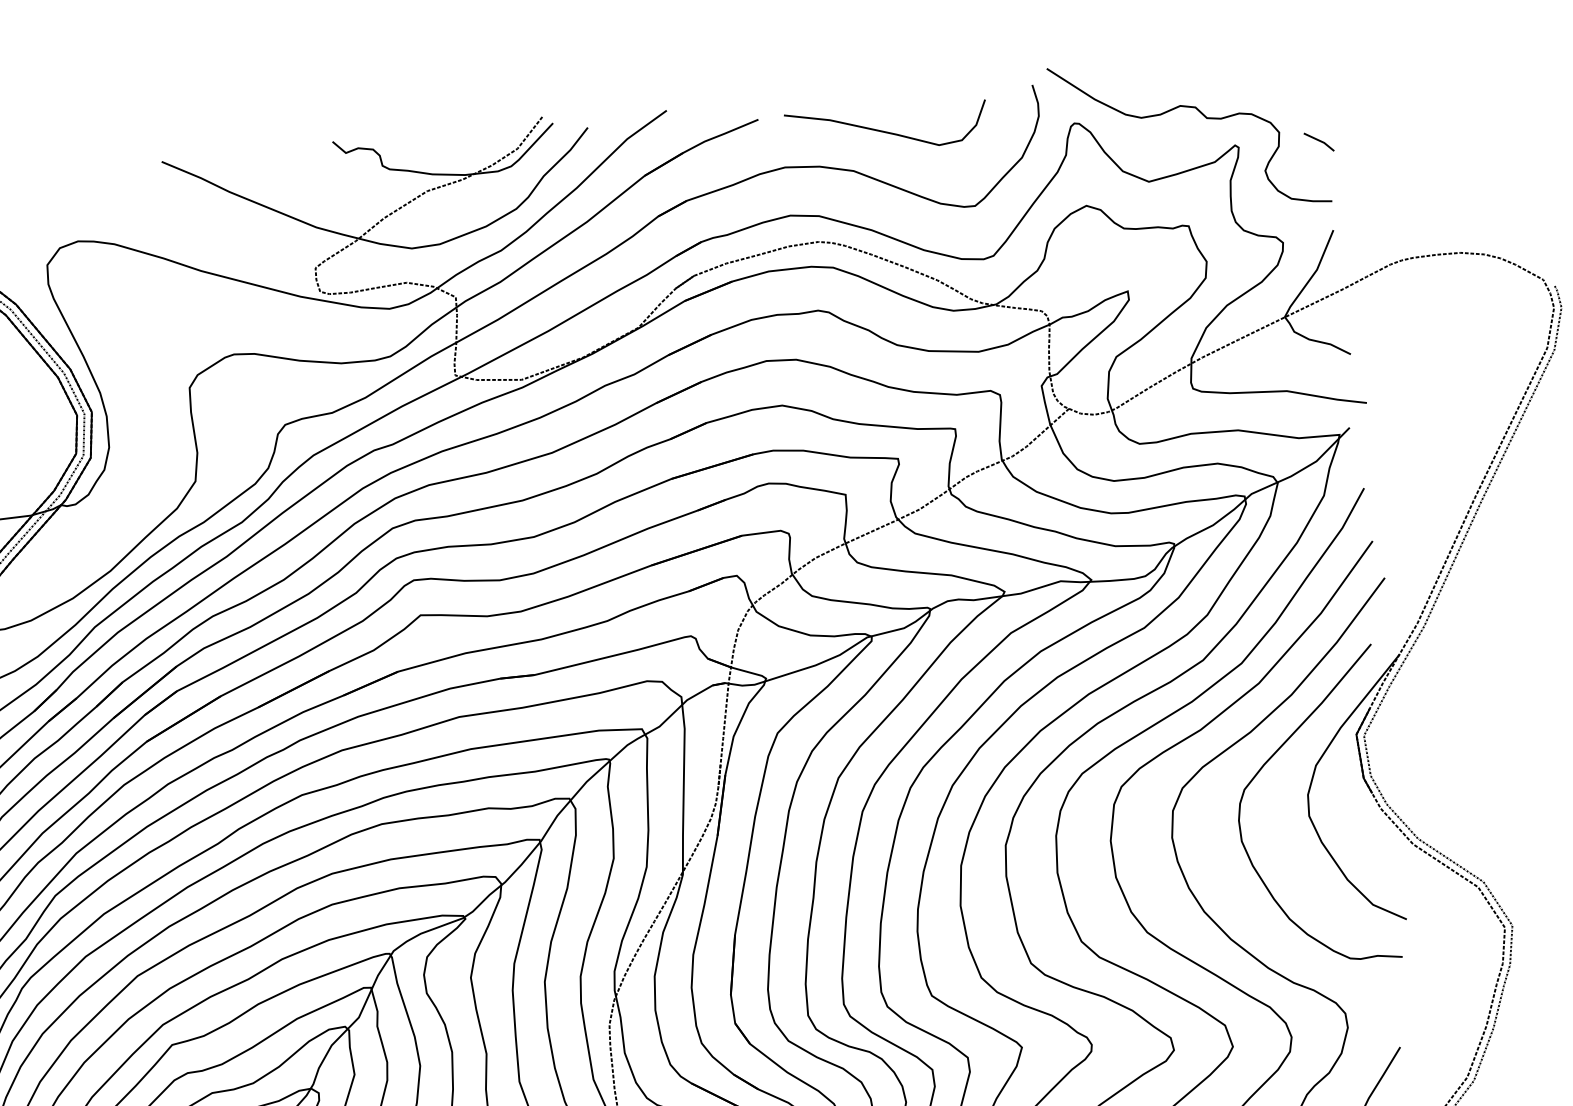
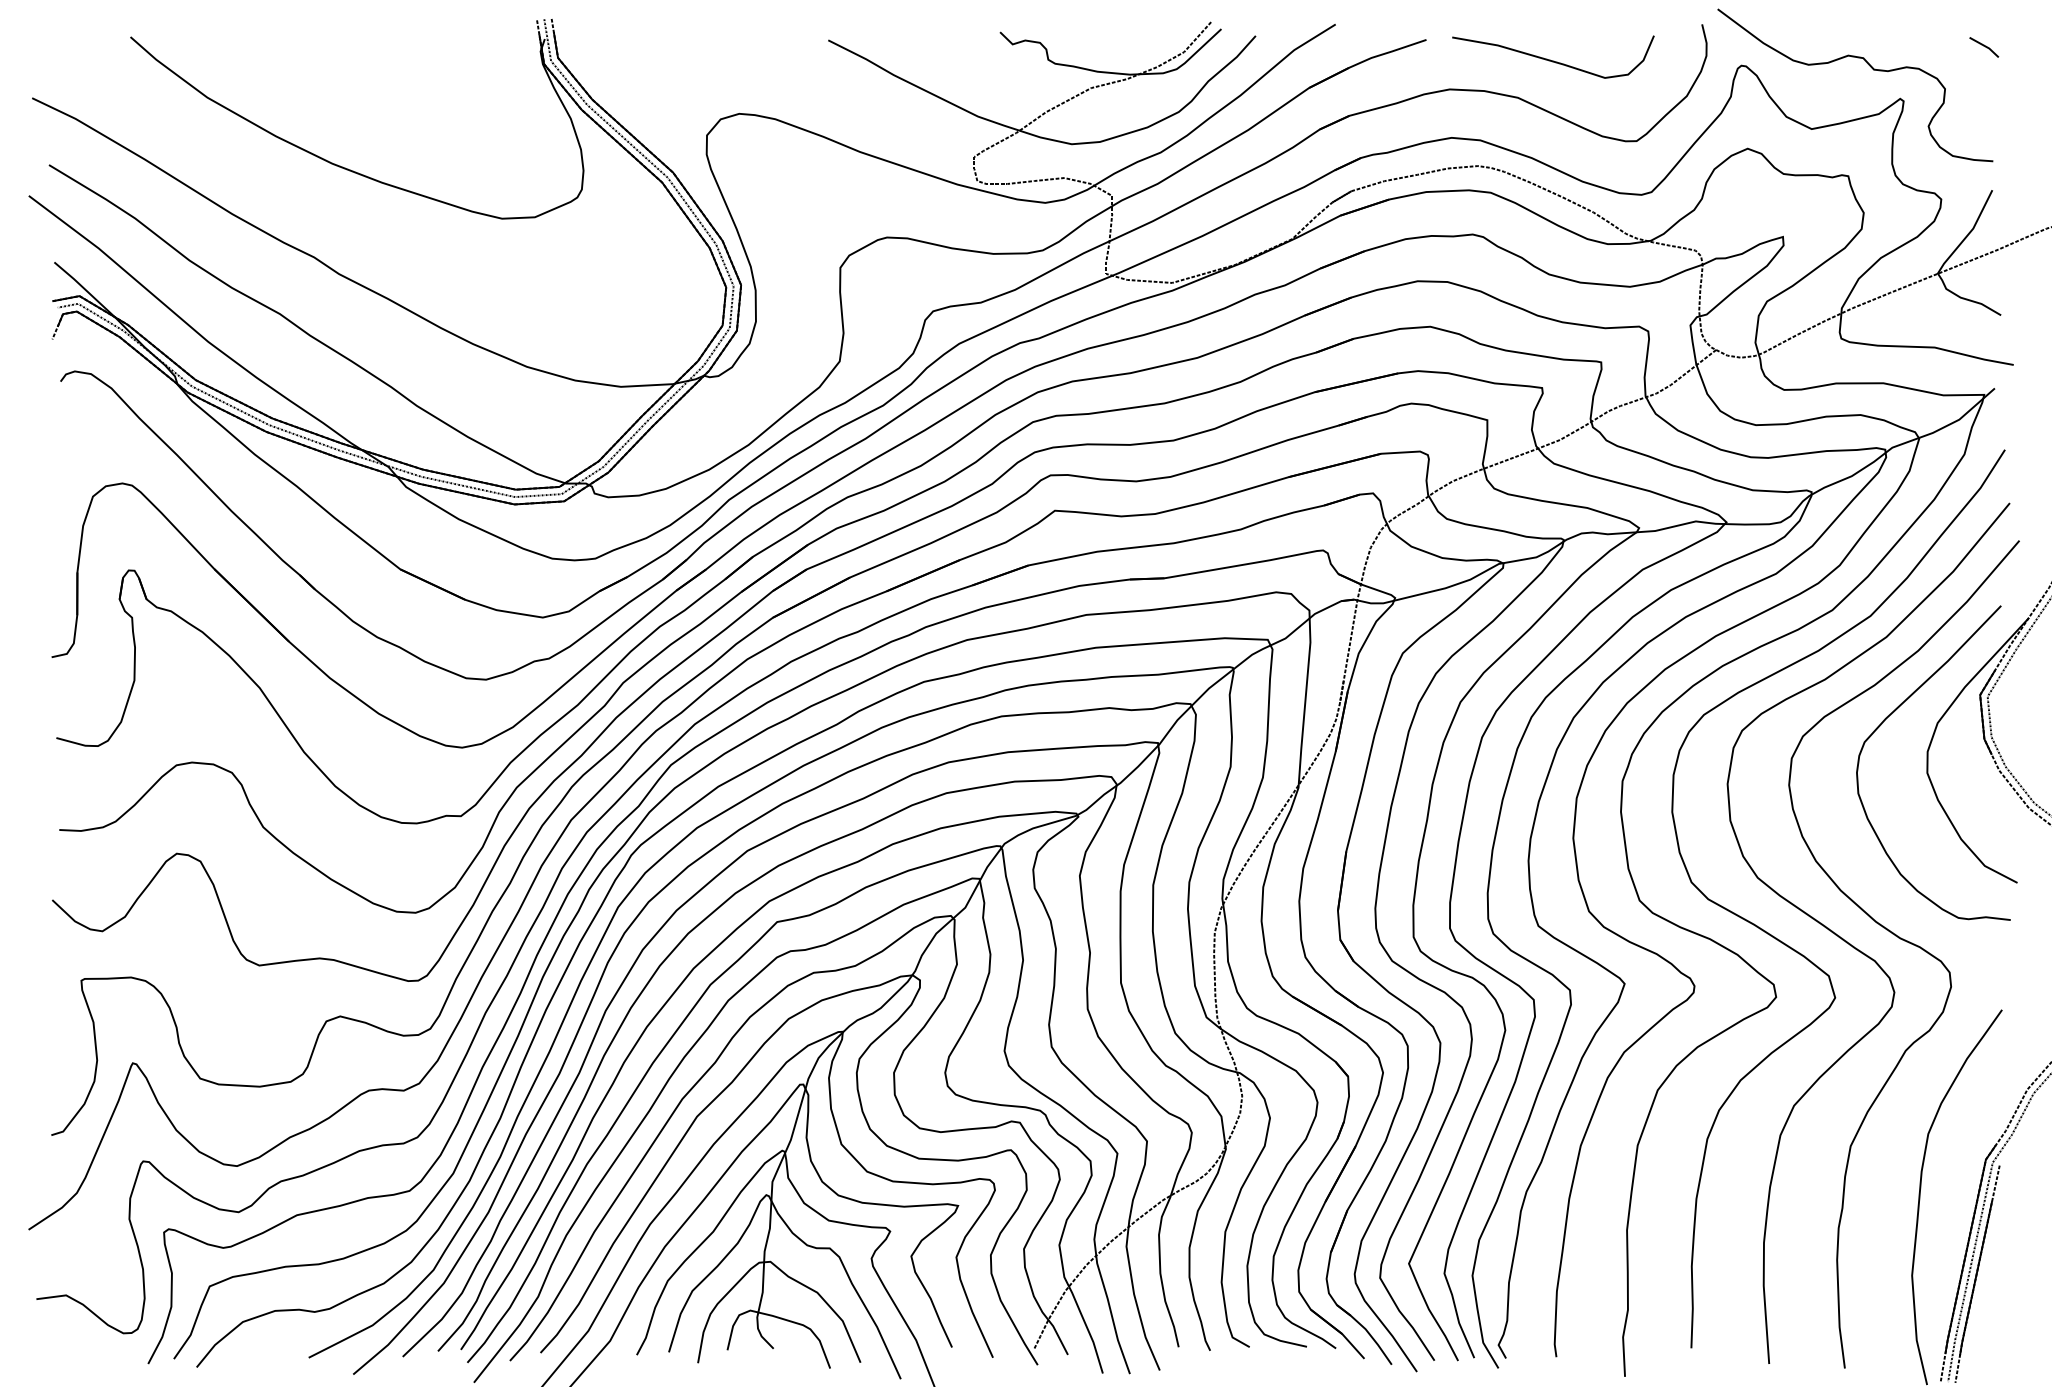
line: (1319, 141) -> (1984, 46), moved

